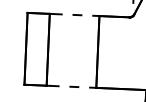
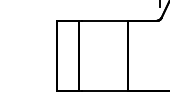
line: (76, 14) -> (104, 20), dashed -> solid
line: (72, 87) -> (104, 91), dashed -> solid

